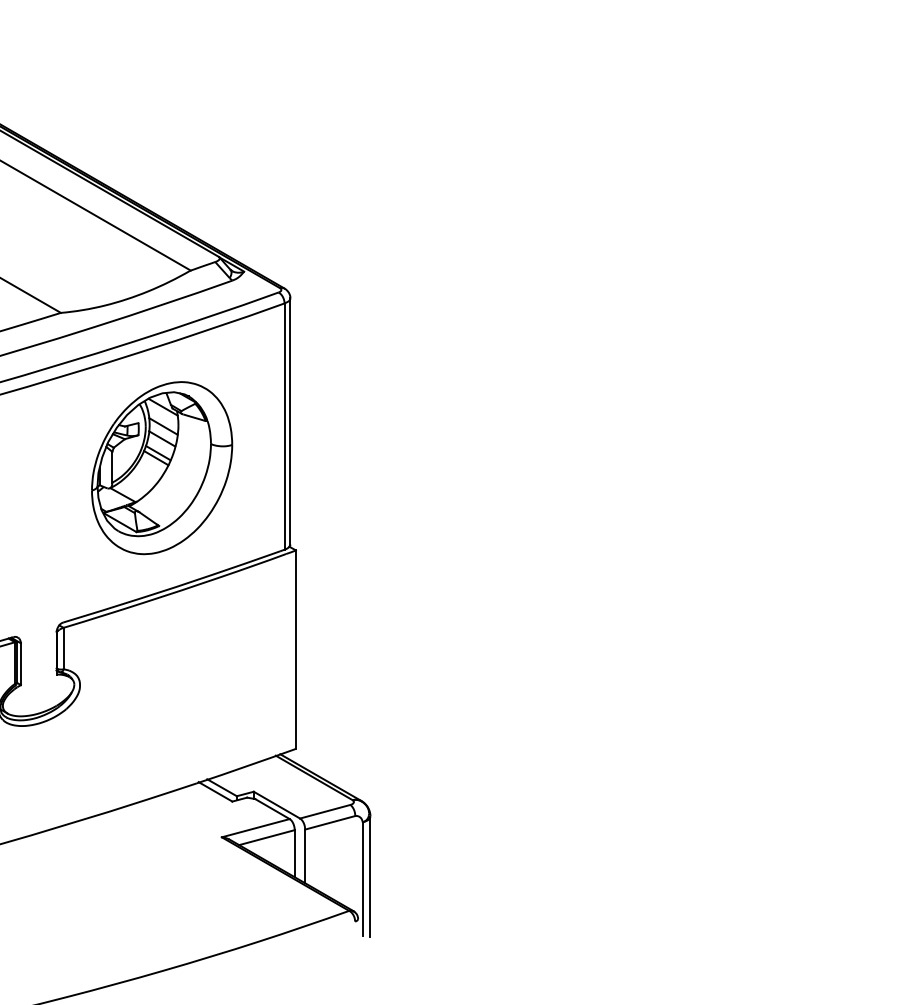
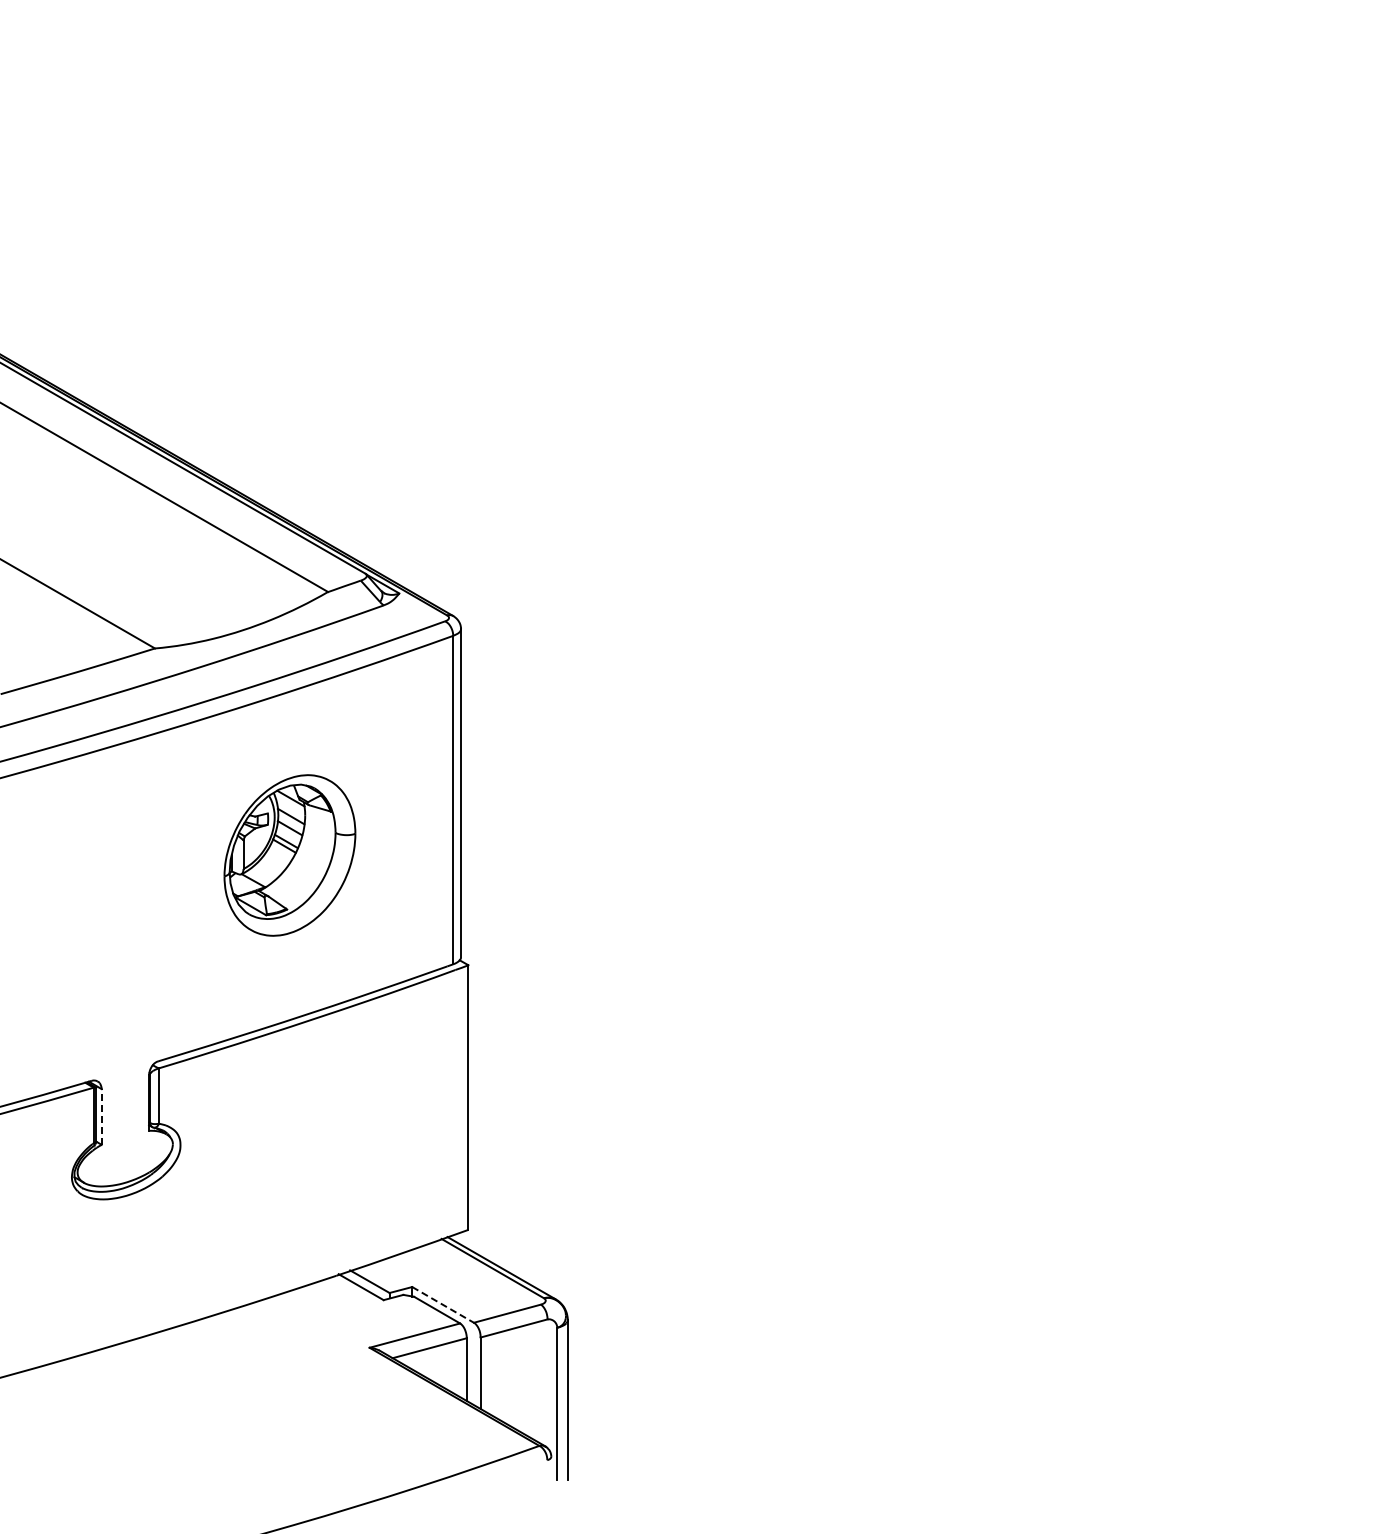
part: (161, 468) -> (289, 855), size x0.7
line: (20, 663) -> (101, 1116), solid -> dashed
line: (277, 804) -> (443, 1304), solid -> dashed

